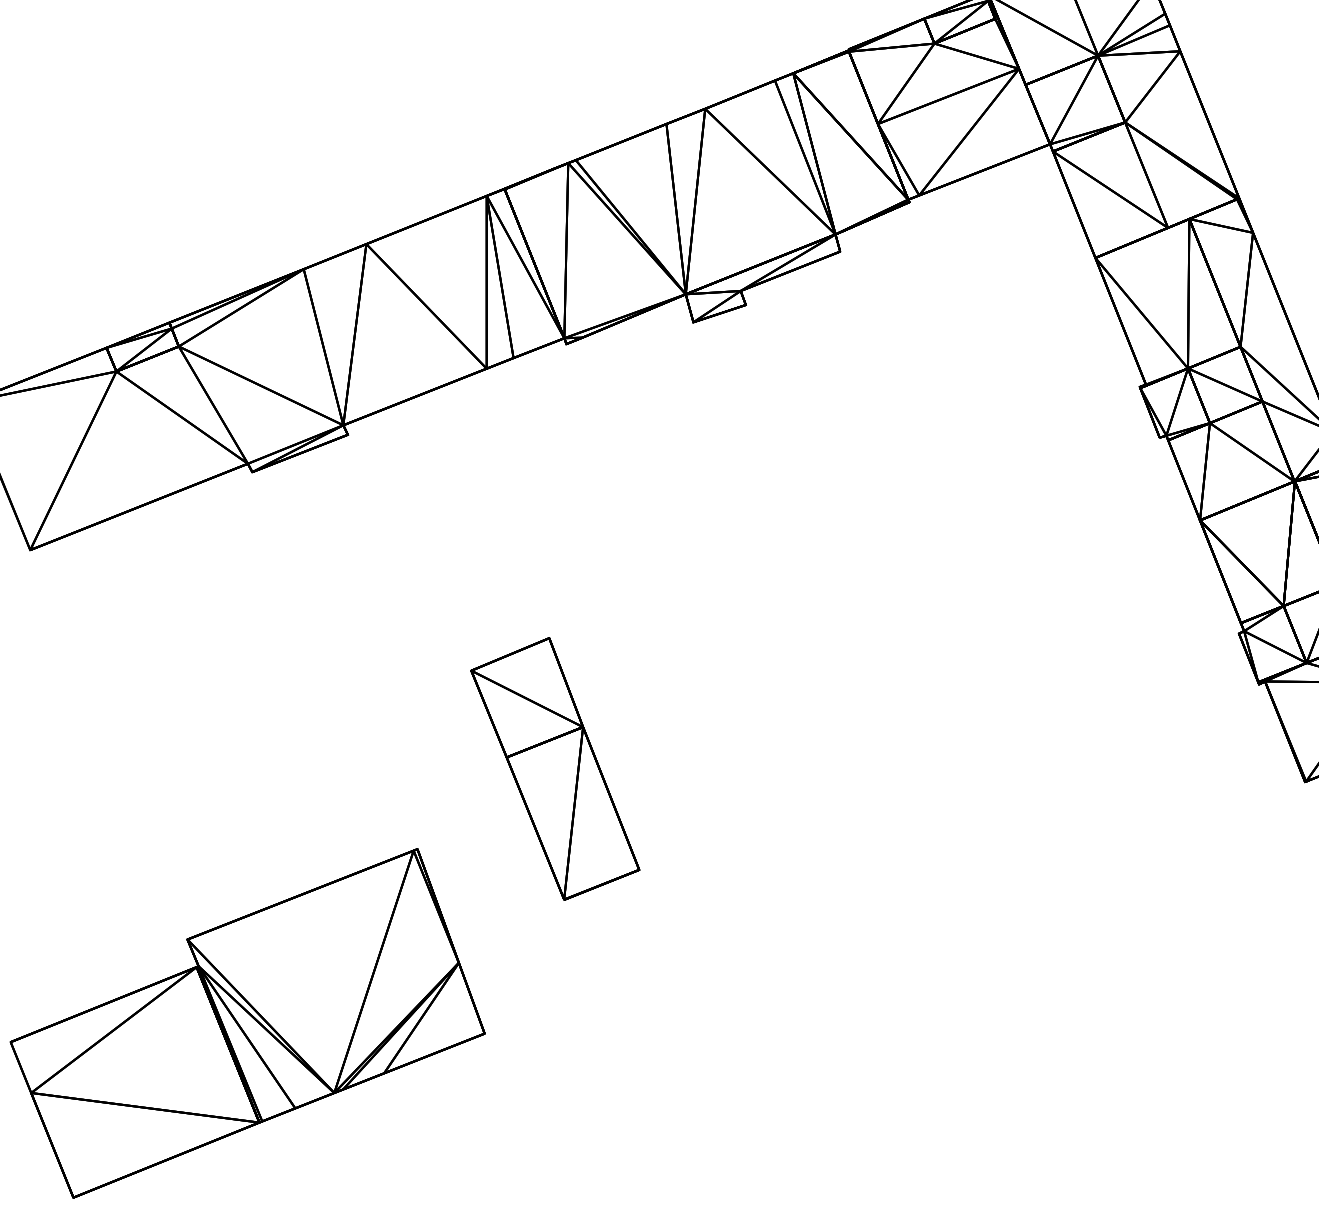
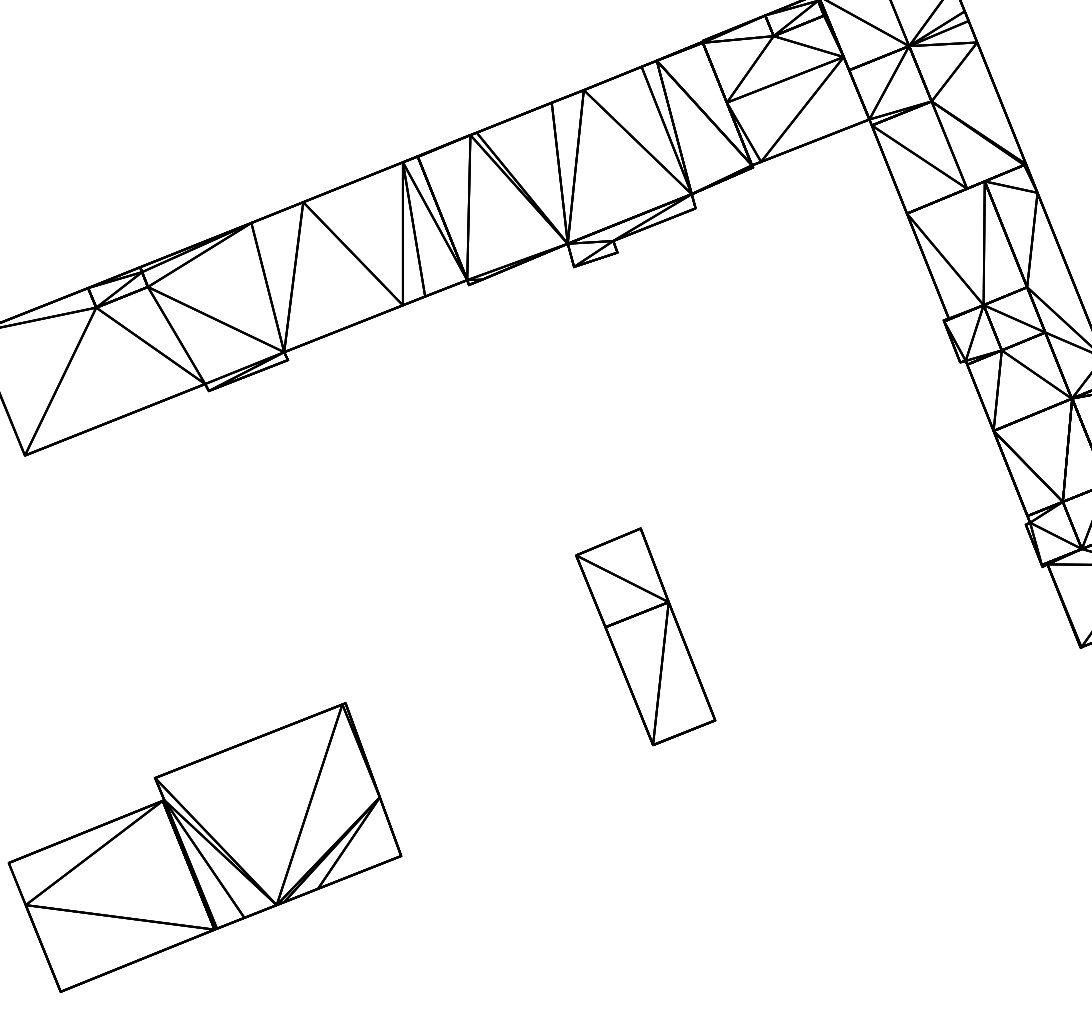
part: (555, 768) -> (645, 636), moved

